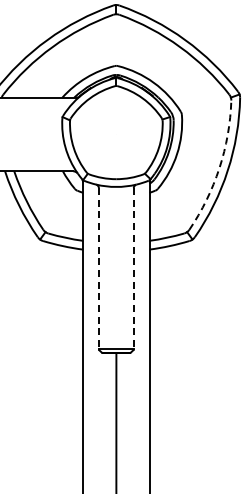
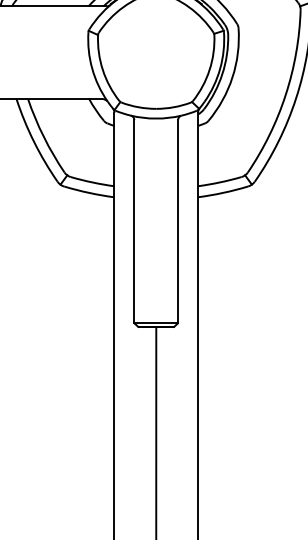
arc: (219, 168) -> (285, 95), dashed -> solid
line: (98, 268) -> (133, 221), dashed -> solid
line: (133, 268) -> (177, 221), dashed -> solid

